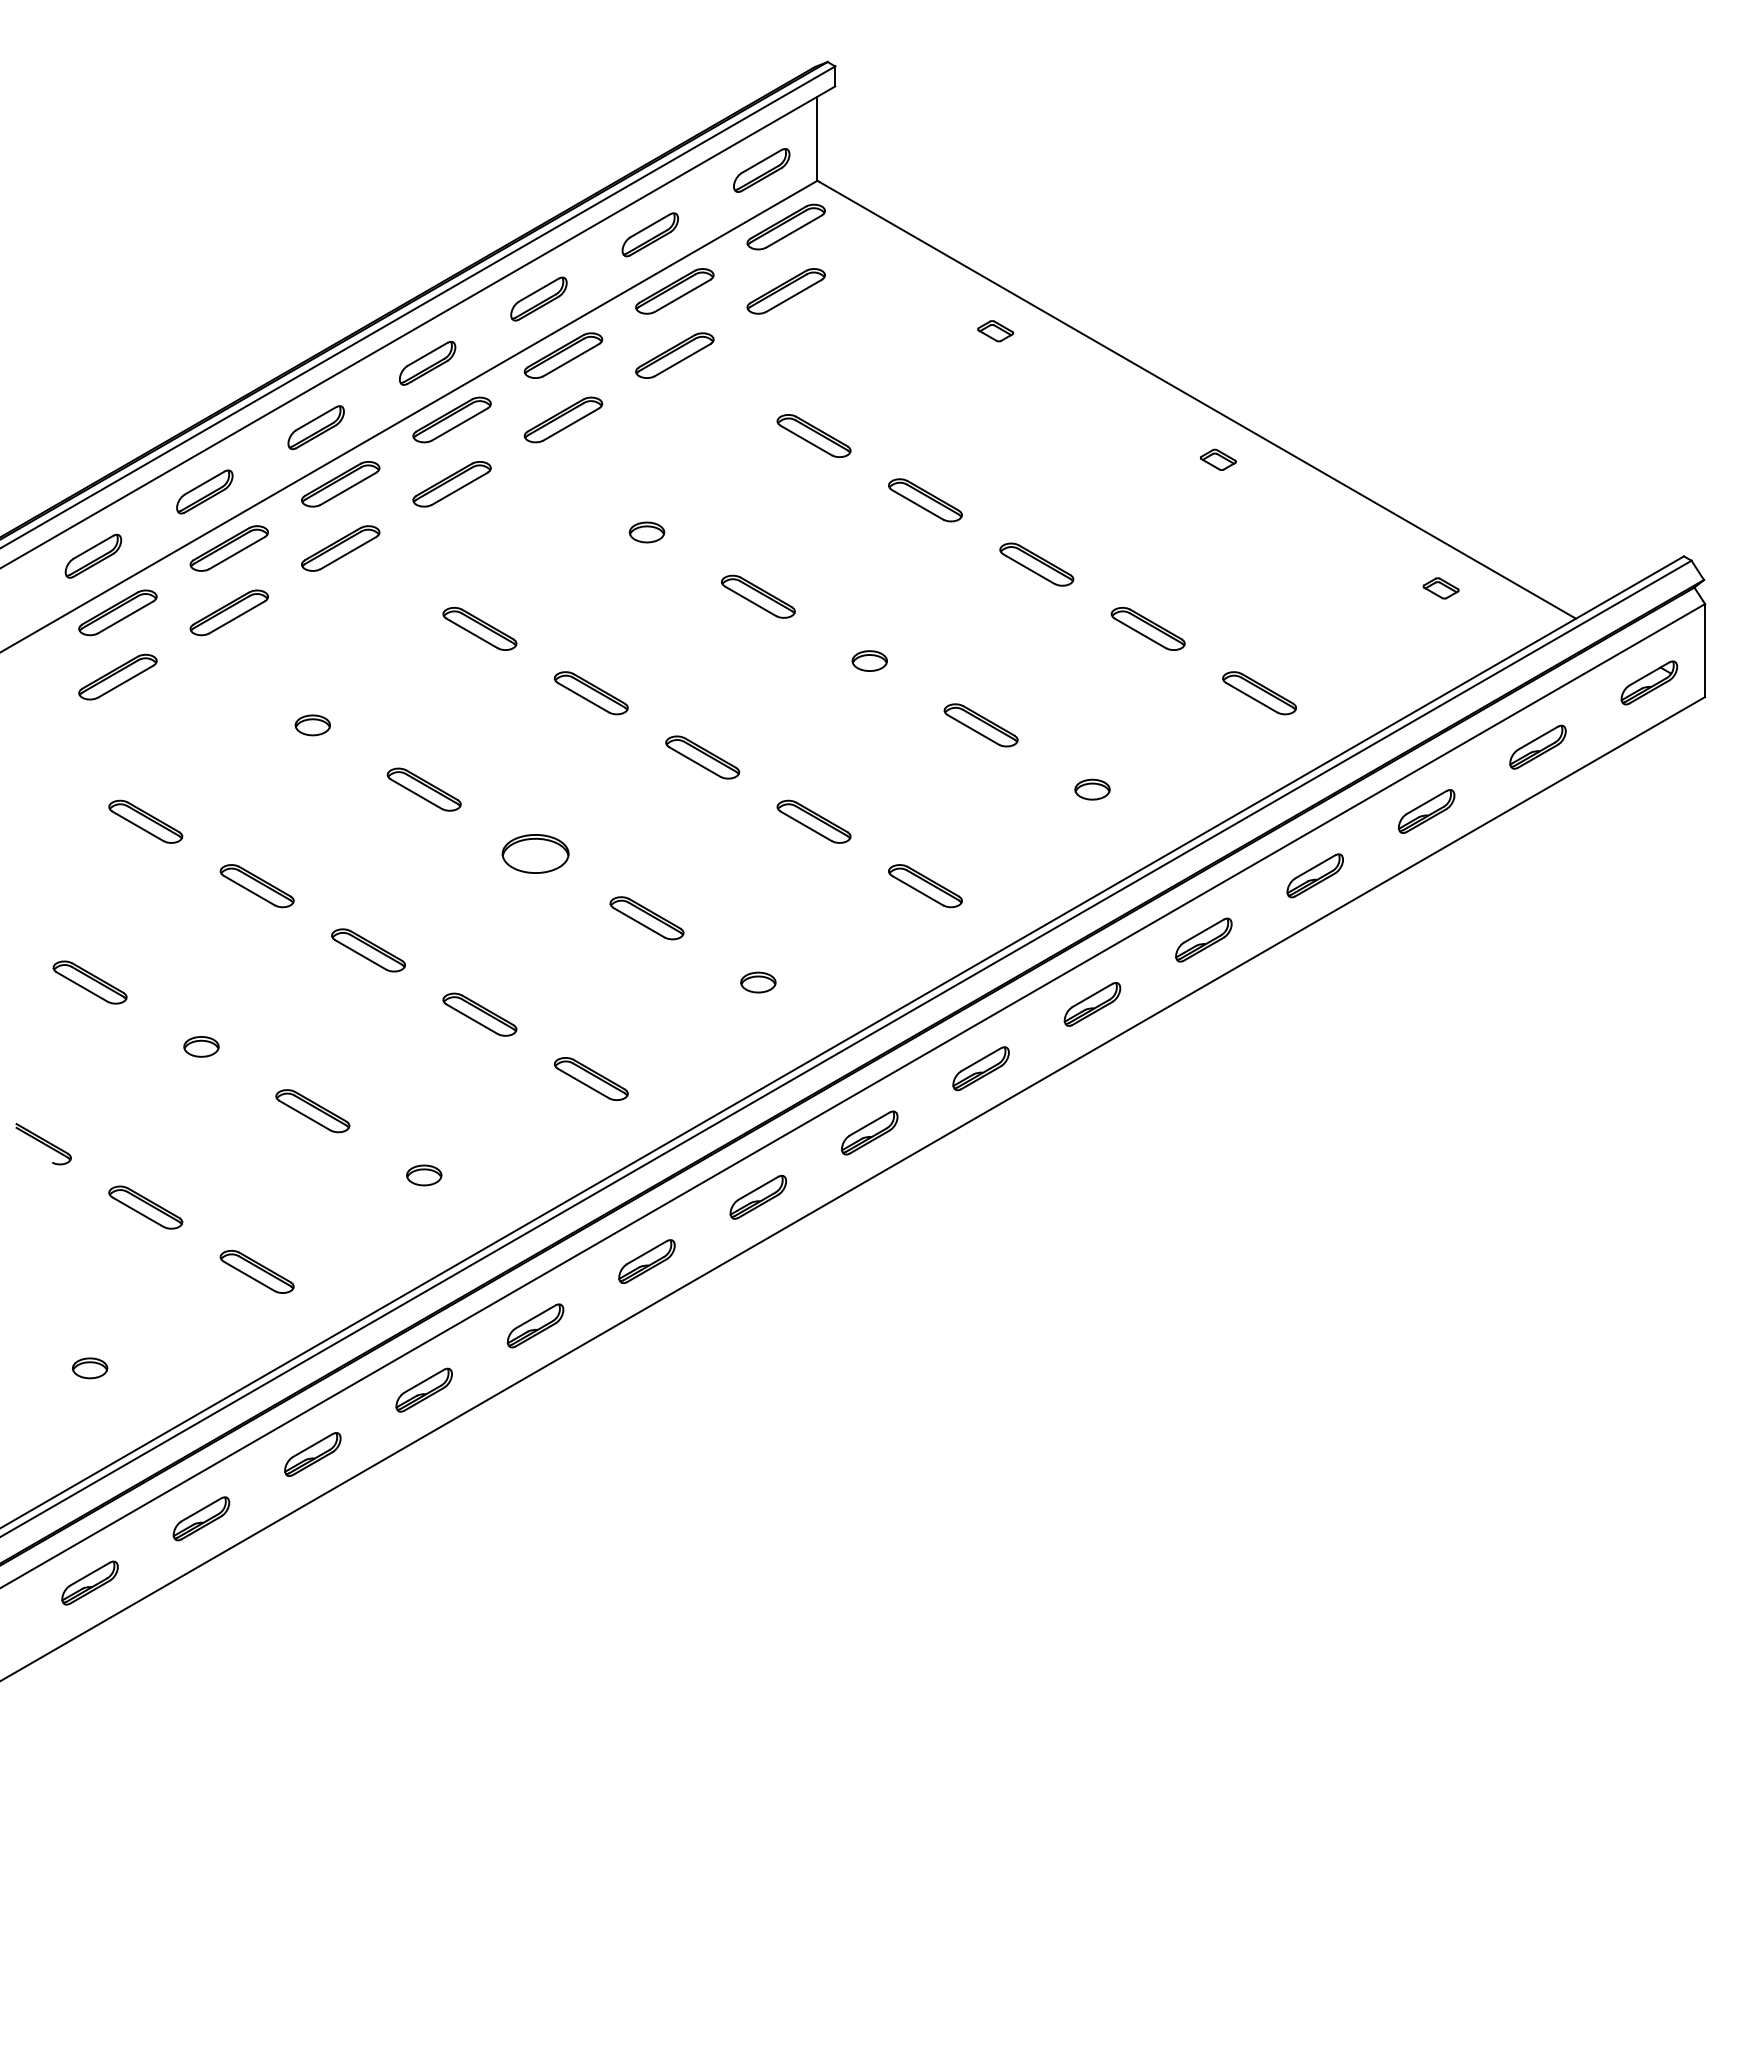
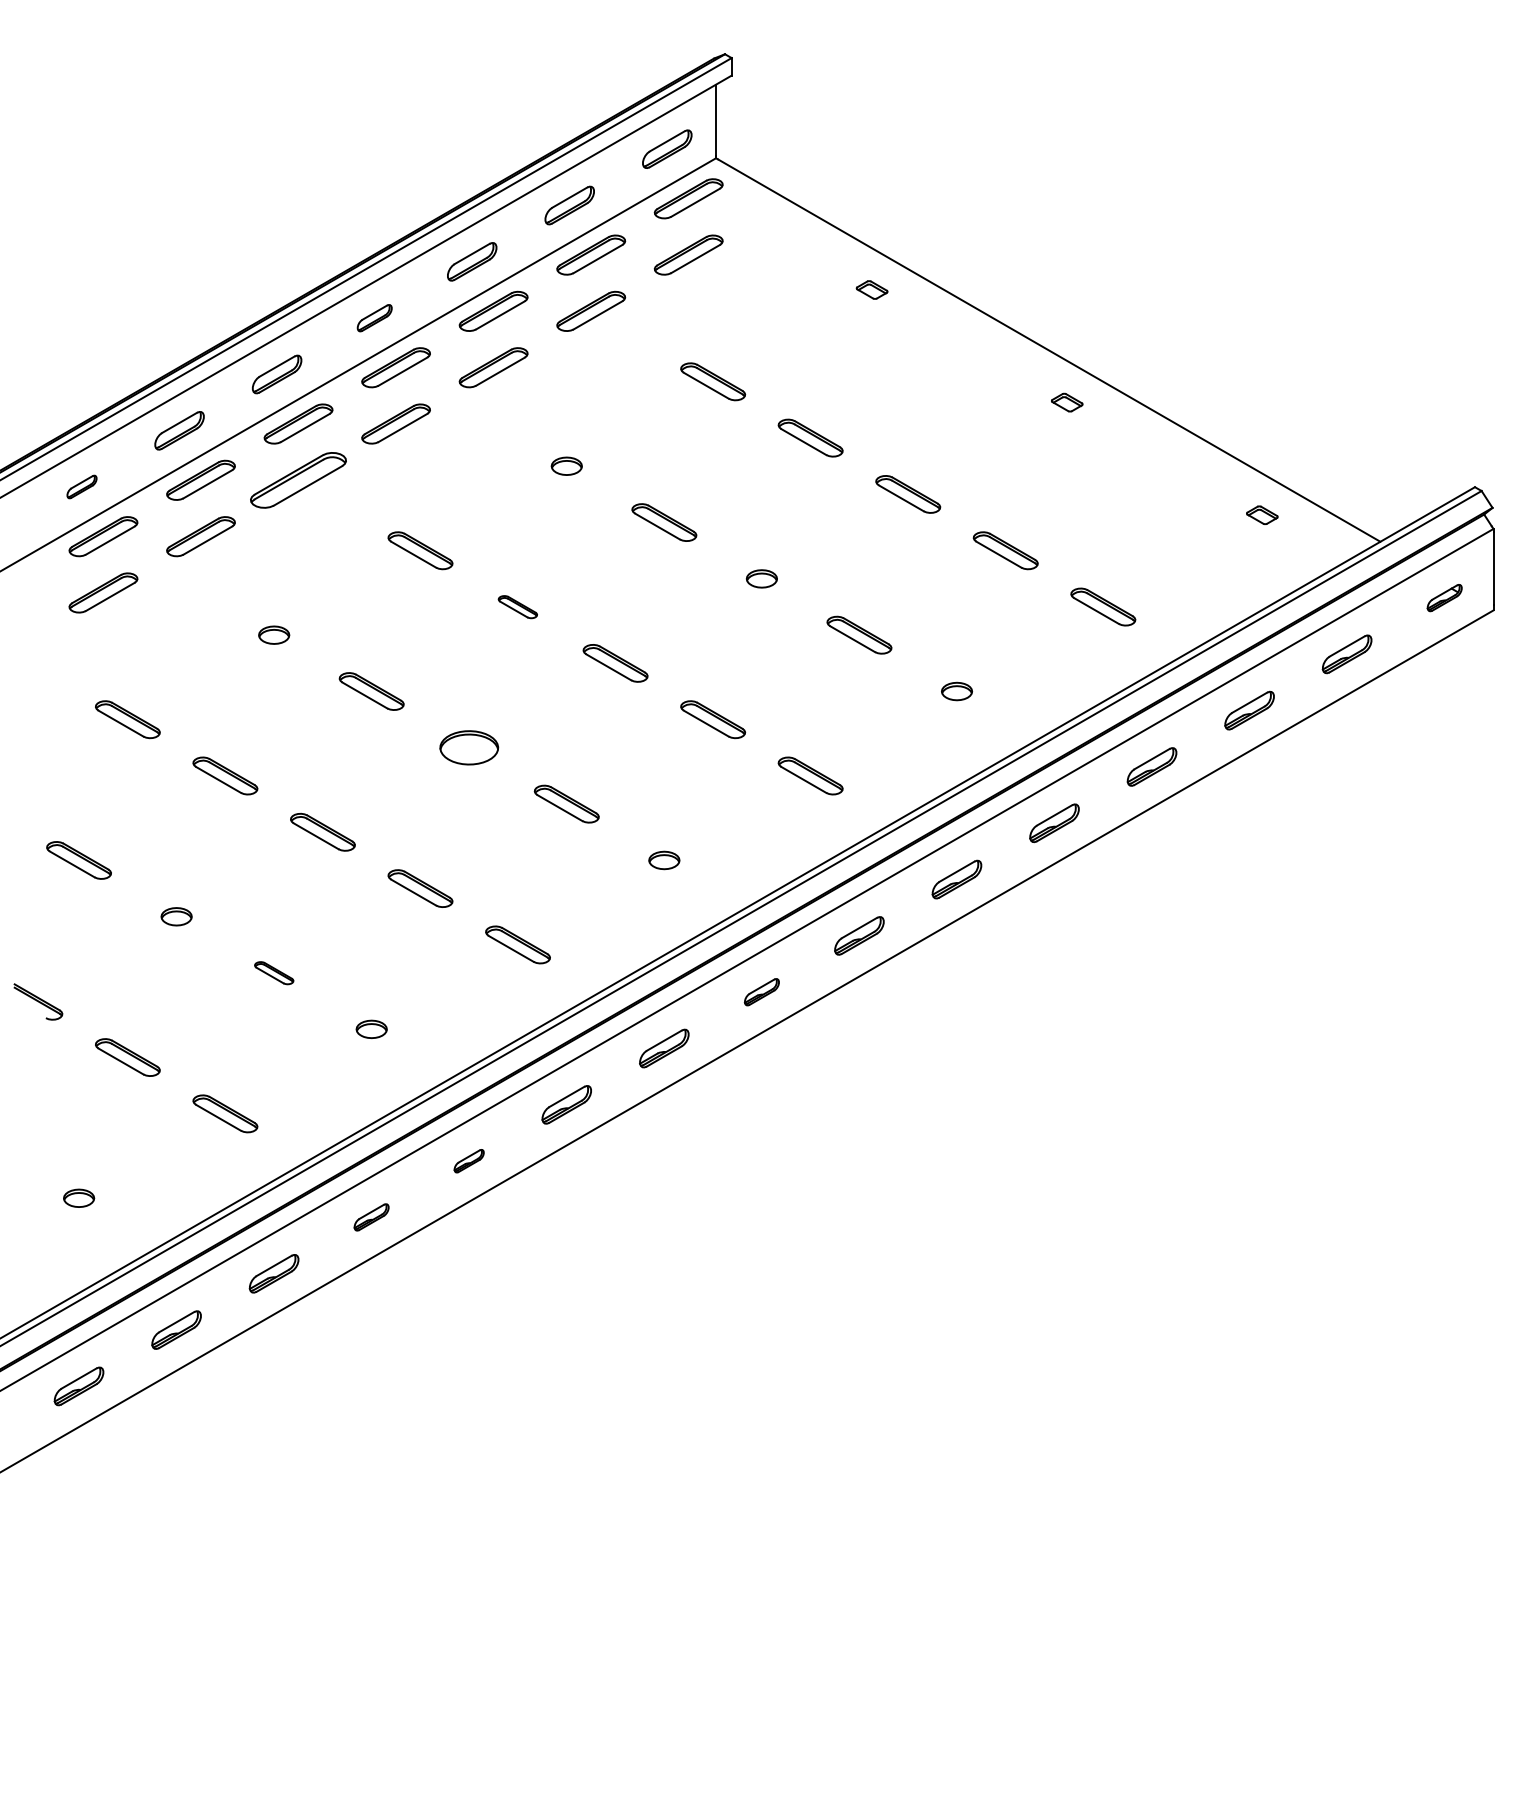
part: (427, 363) -> (374, 318), size x0.7
part: (340, 548) -> (298, 480), size x1.4
part: (93, 555) -> (82, 486), size x0.6
part: (1649, 682) -> (1444, 597), size x0.7
part: (590, 693) -> (517, 607), size x0.6
part: (312, 1111) -> (273, 973), size x0.6
part: (869, 1132) -> (761, 991), size x0.7
part: (535, 1325) -> (469, 1160), size x0.6
part: (423, 1389) -> (371, 1216), size x0.7

